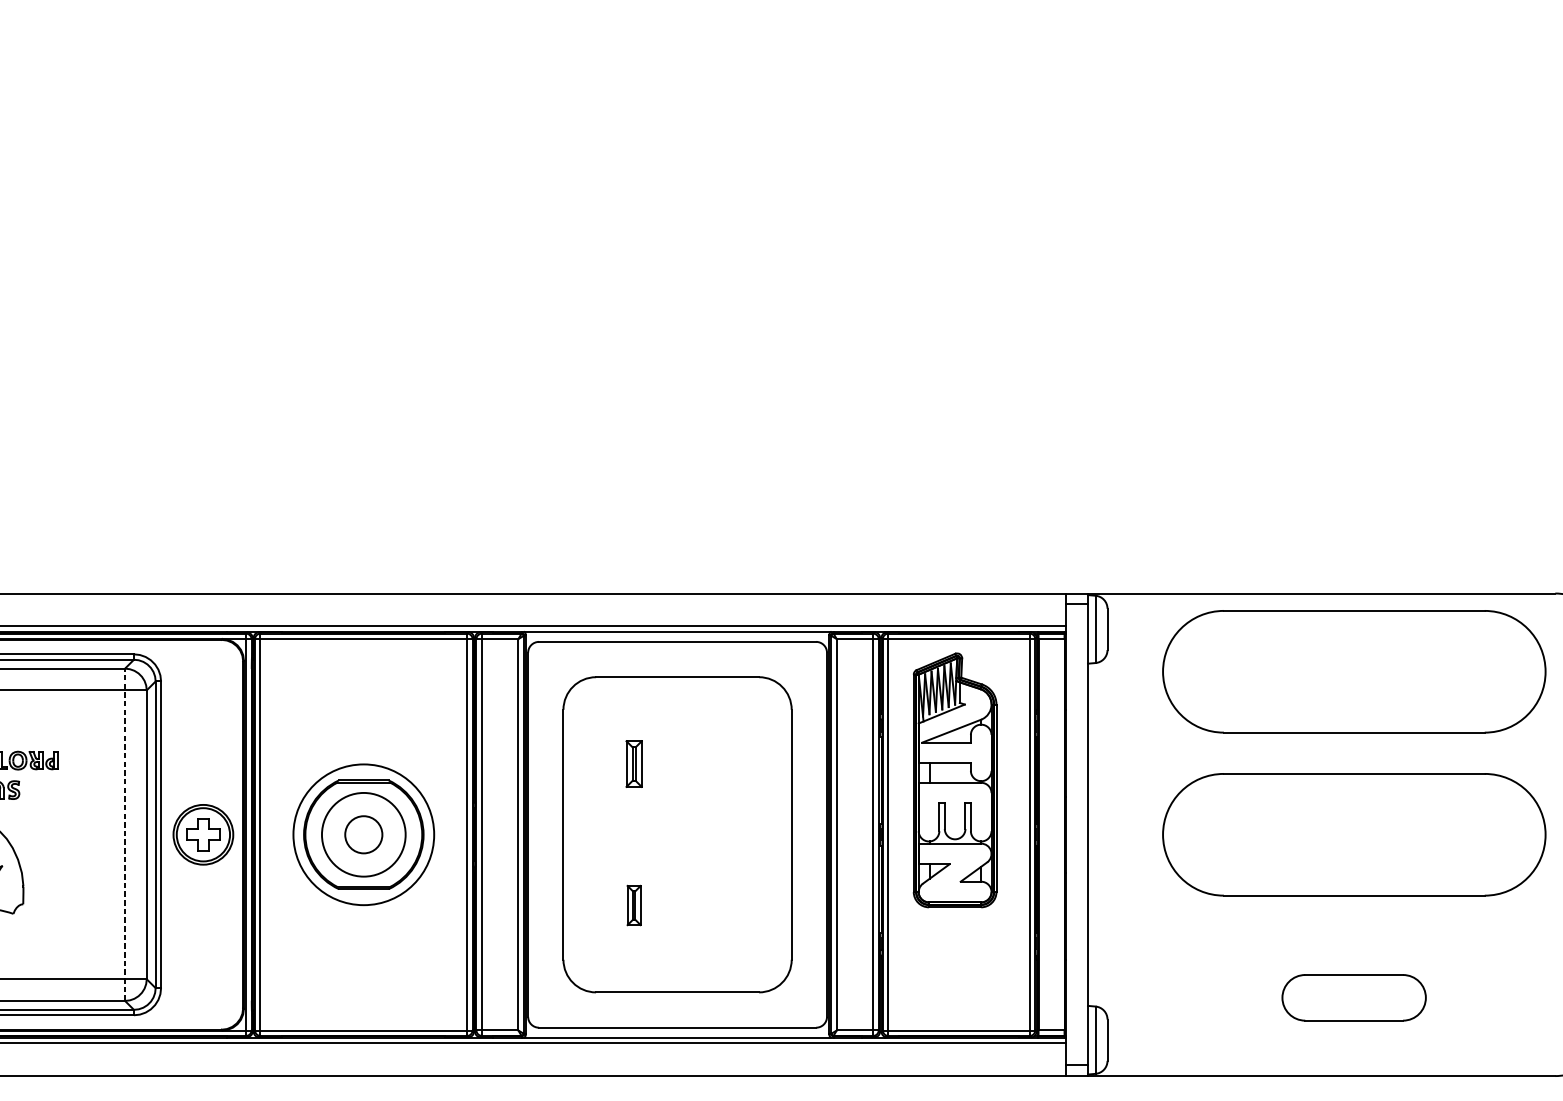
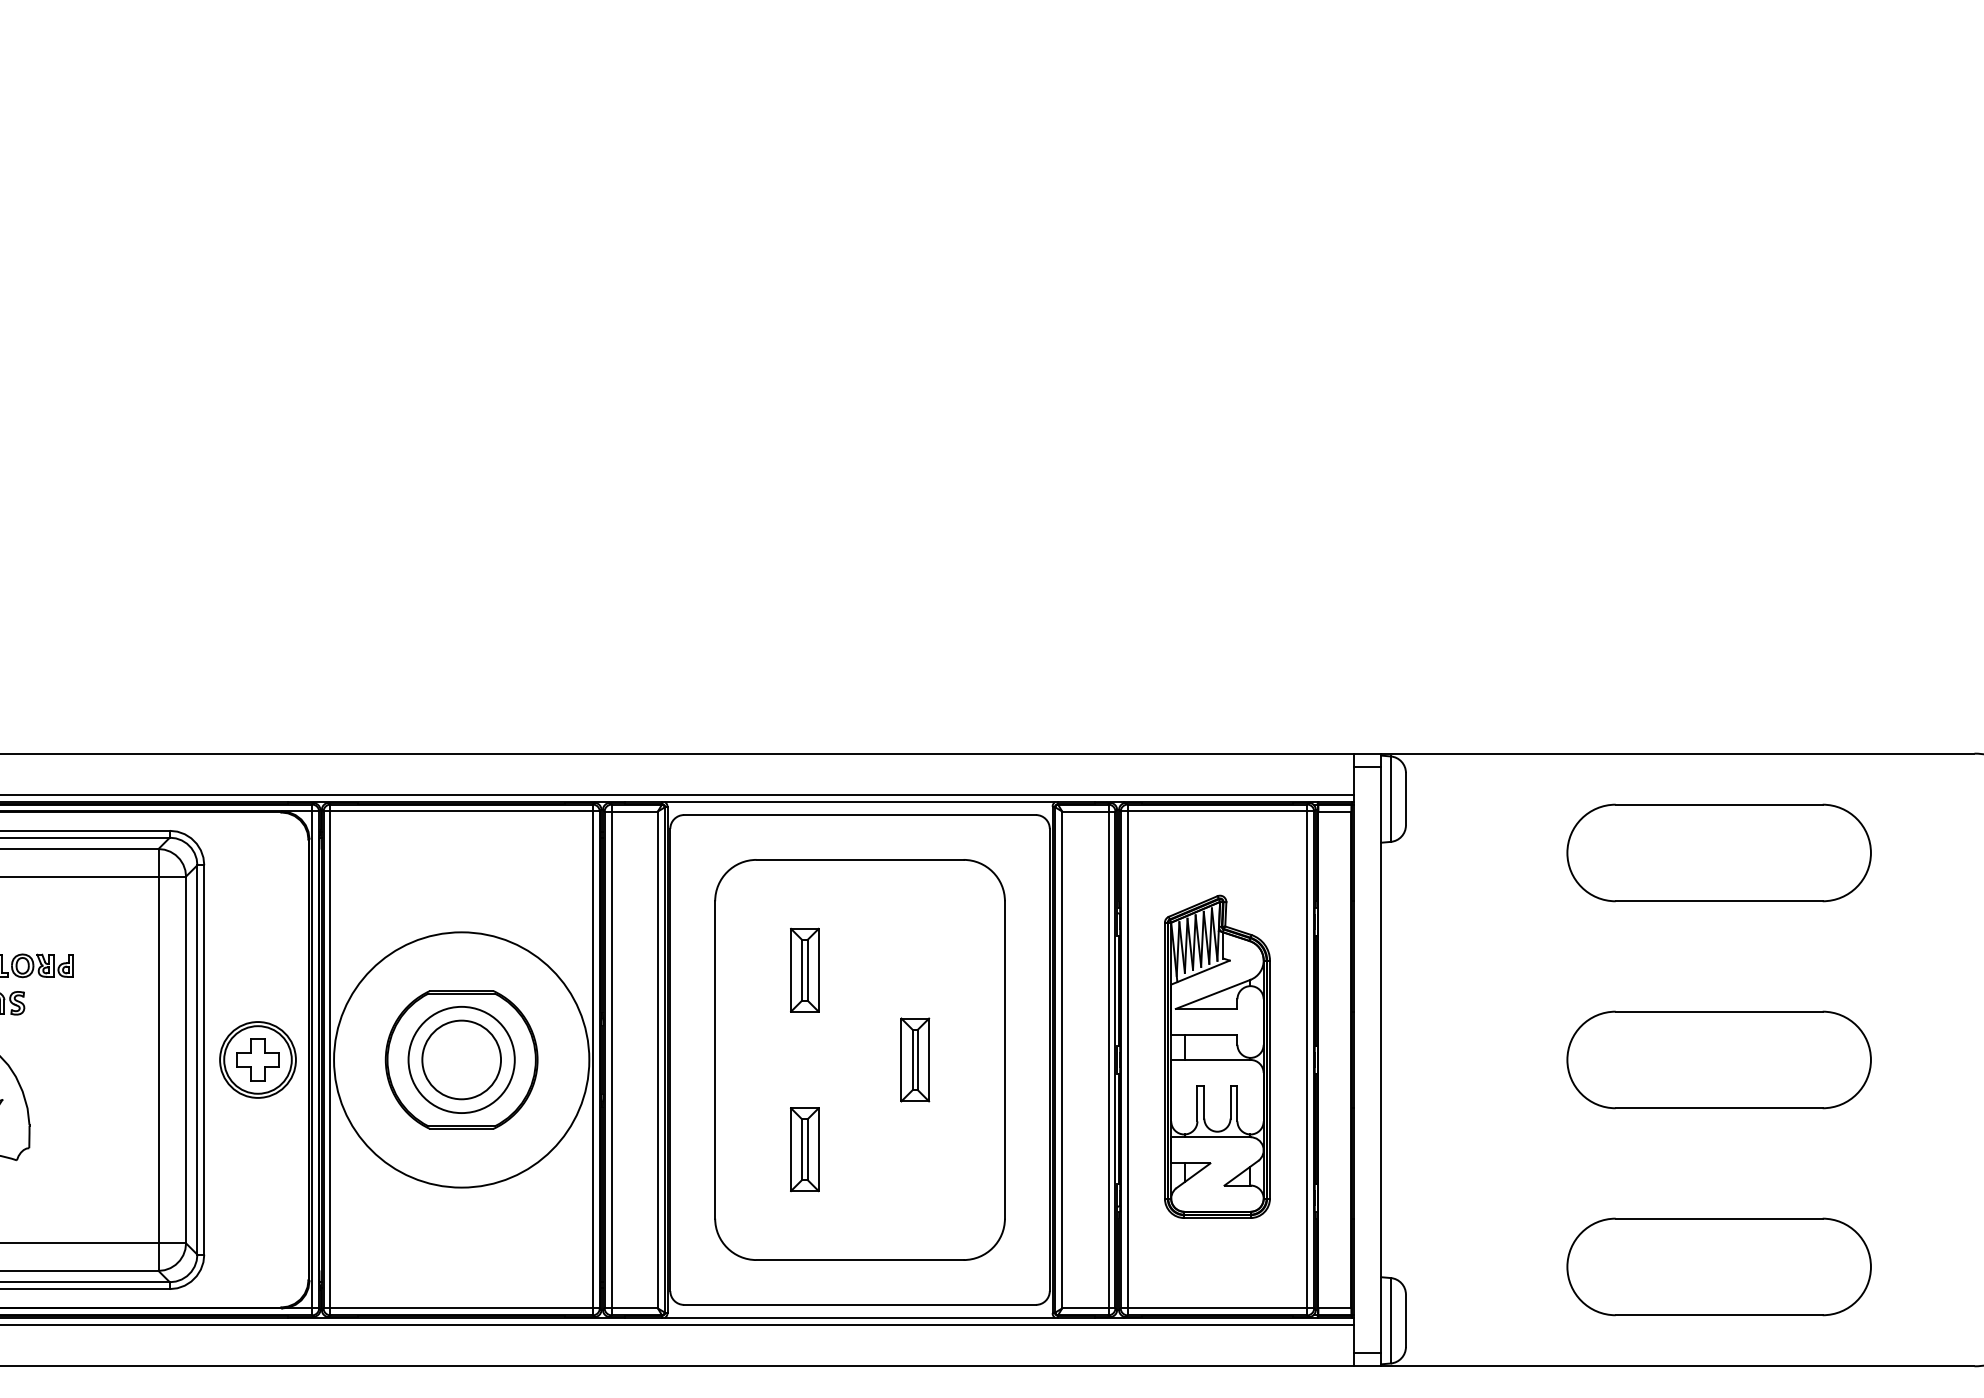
part: (1353, 671) -> (1718, 852), size x0.62
part: (633, 763) -> (804, 969), size x1.43
part: (955, 780) -> (1217, 1056), moved
line: (125, 834) -> (158, 1059), dashed -> solid
circle: (363, 834) -> (461, 1059), size x1.43
circle: (363, 834) -> (461, 1059), size x1.67
part: (721, 834) -> (915, 1059), added
part: (1353, 834) -> (1718, 1059), size x0.62
part: (633, 905) -> (804, 1149), size x1.67
part: (1353, 997) -> (1718, 1266), size x1.67

